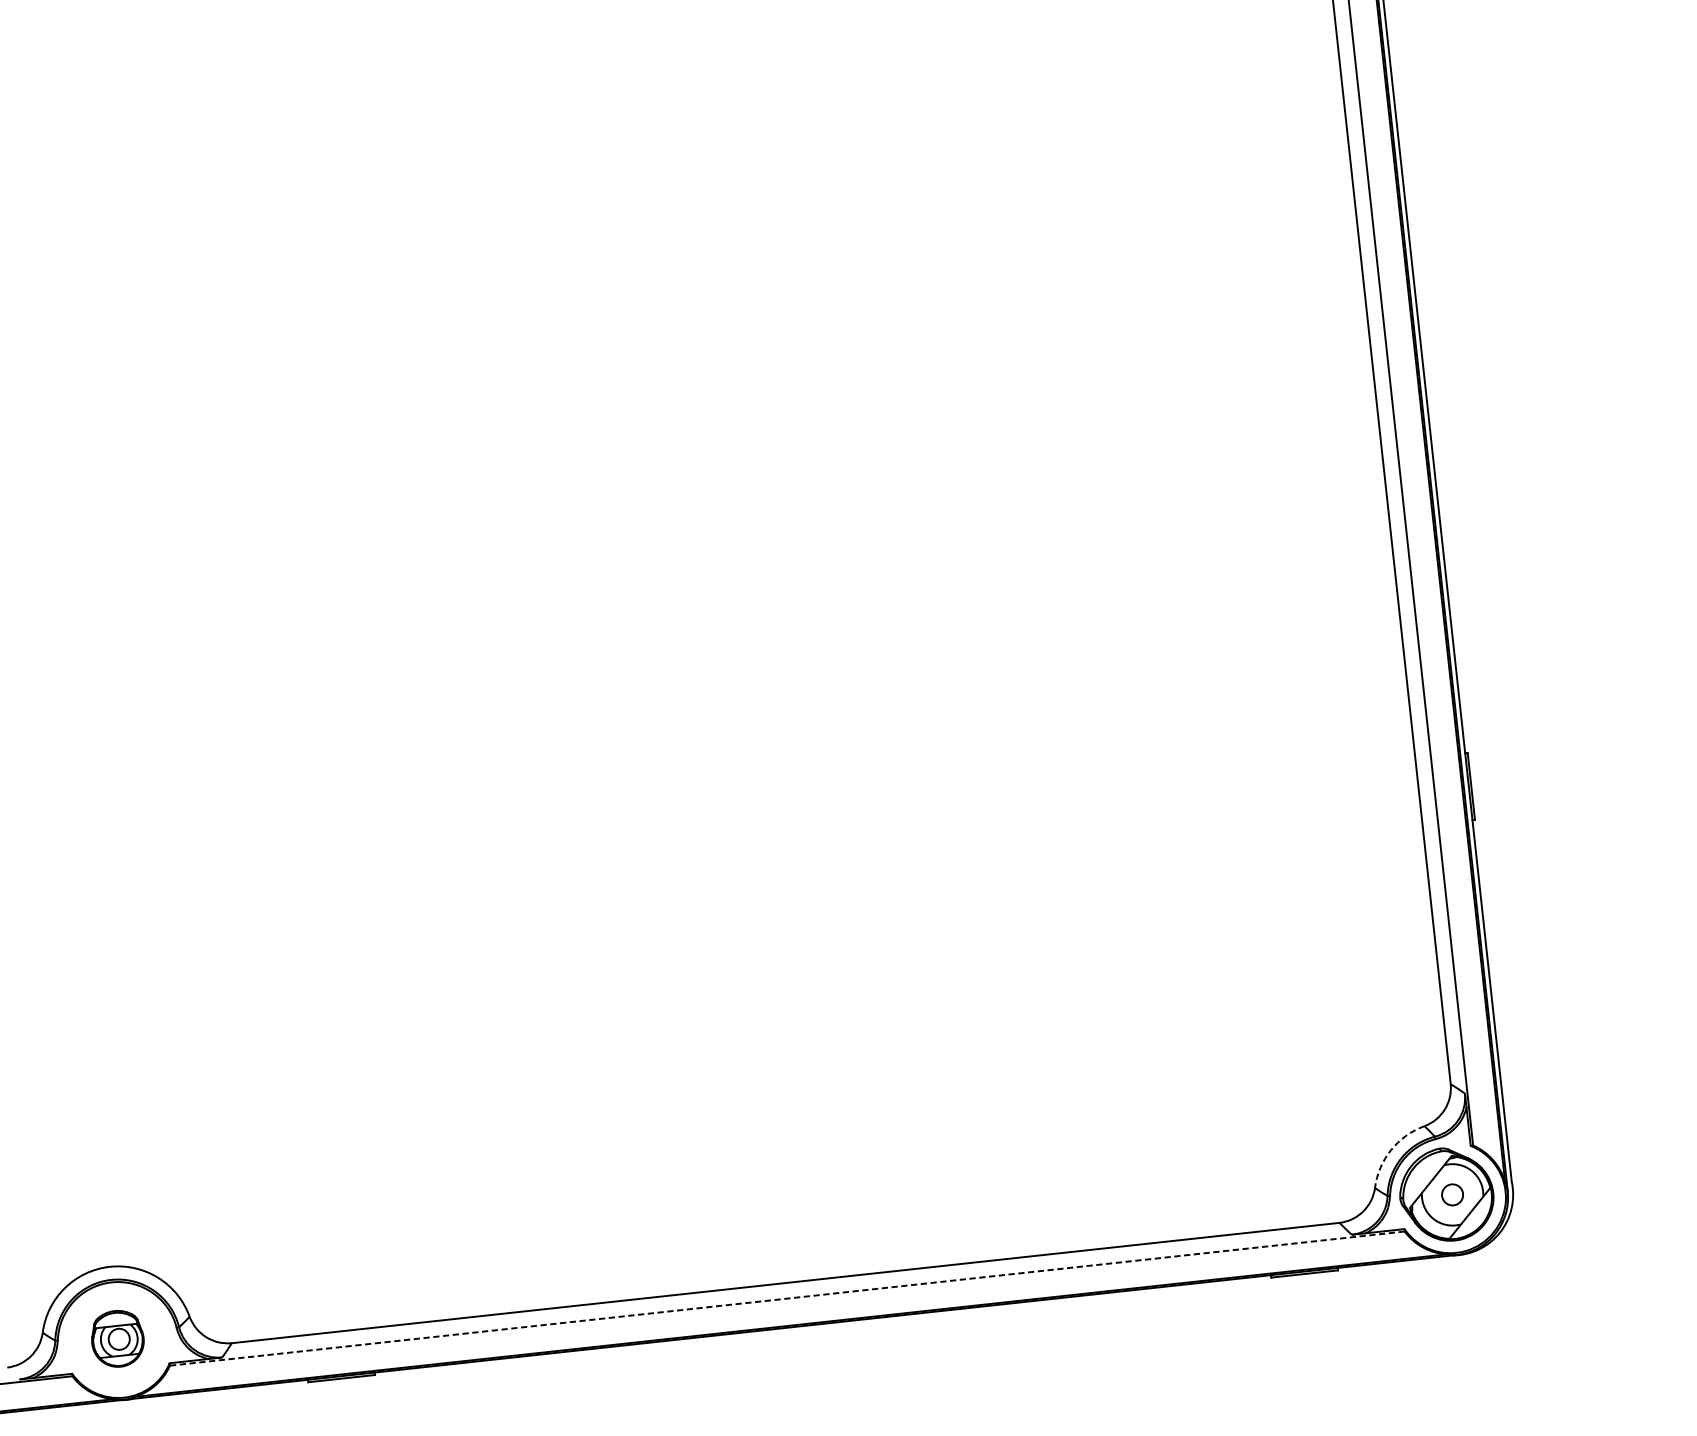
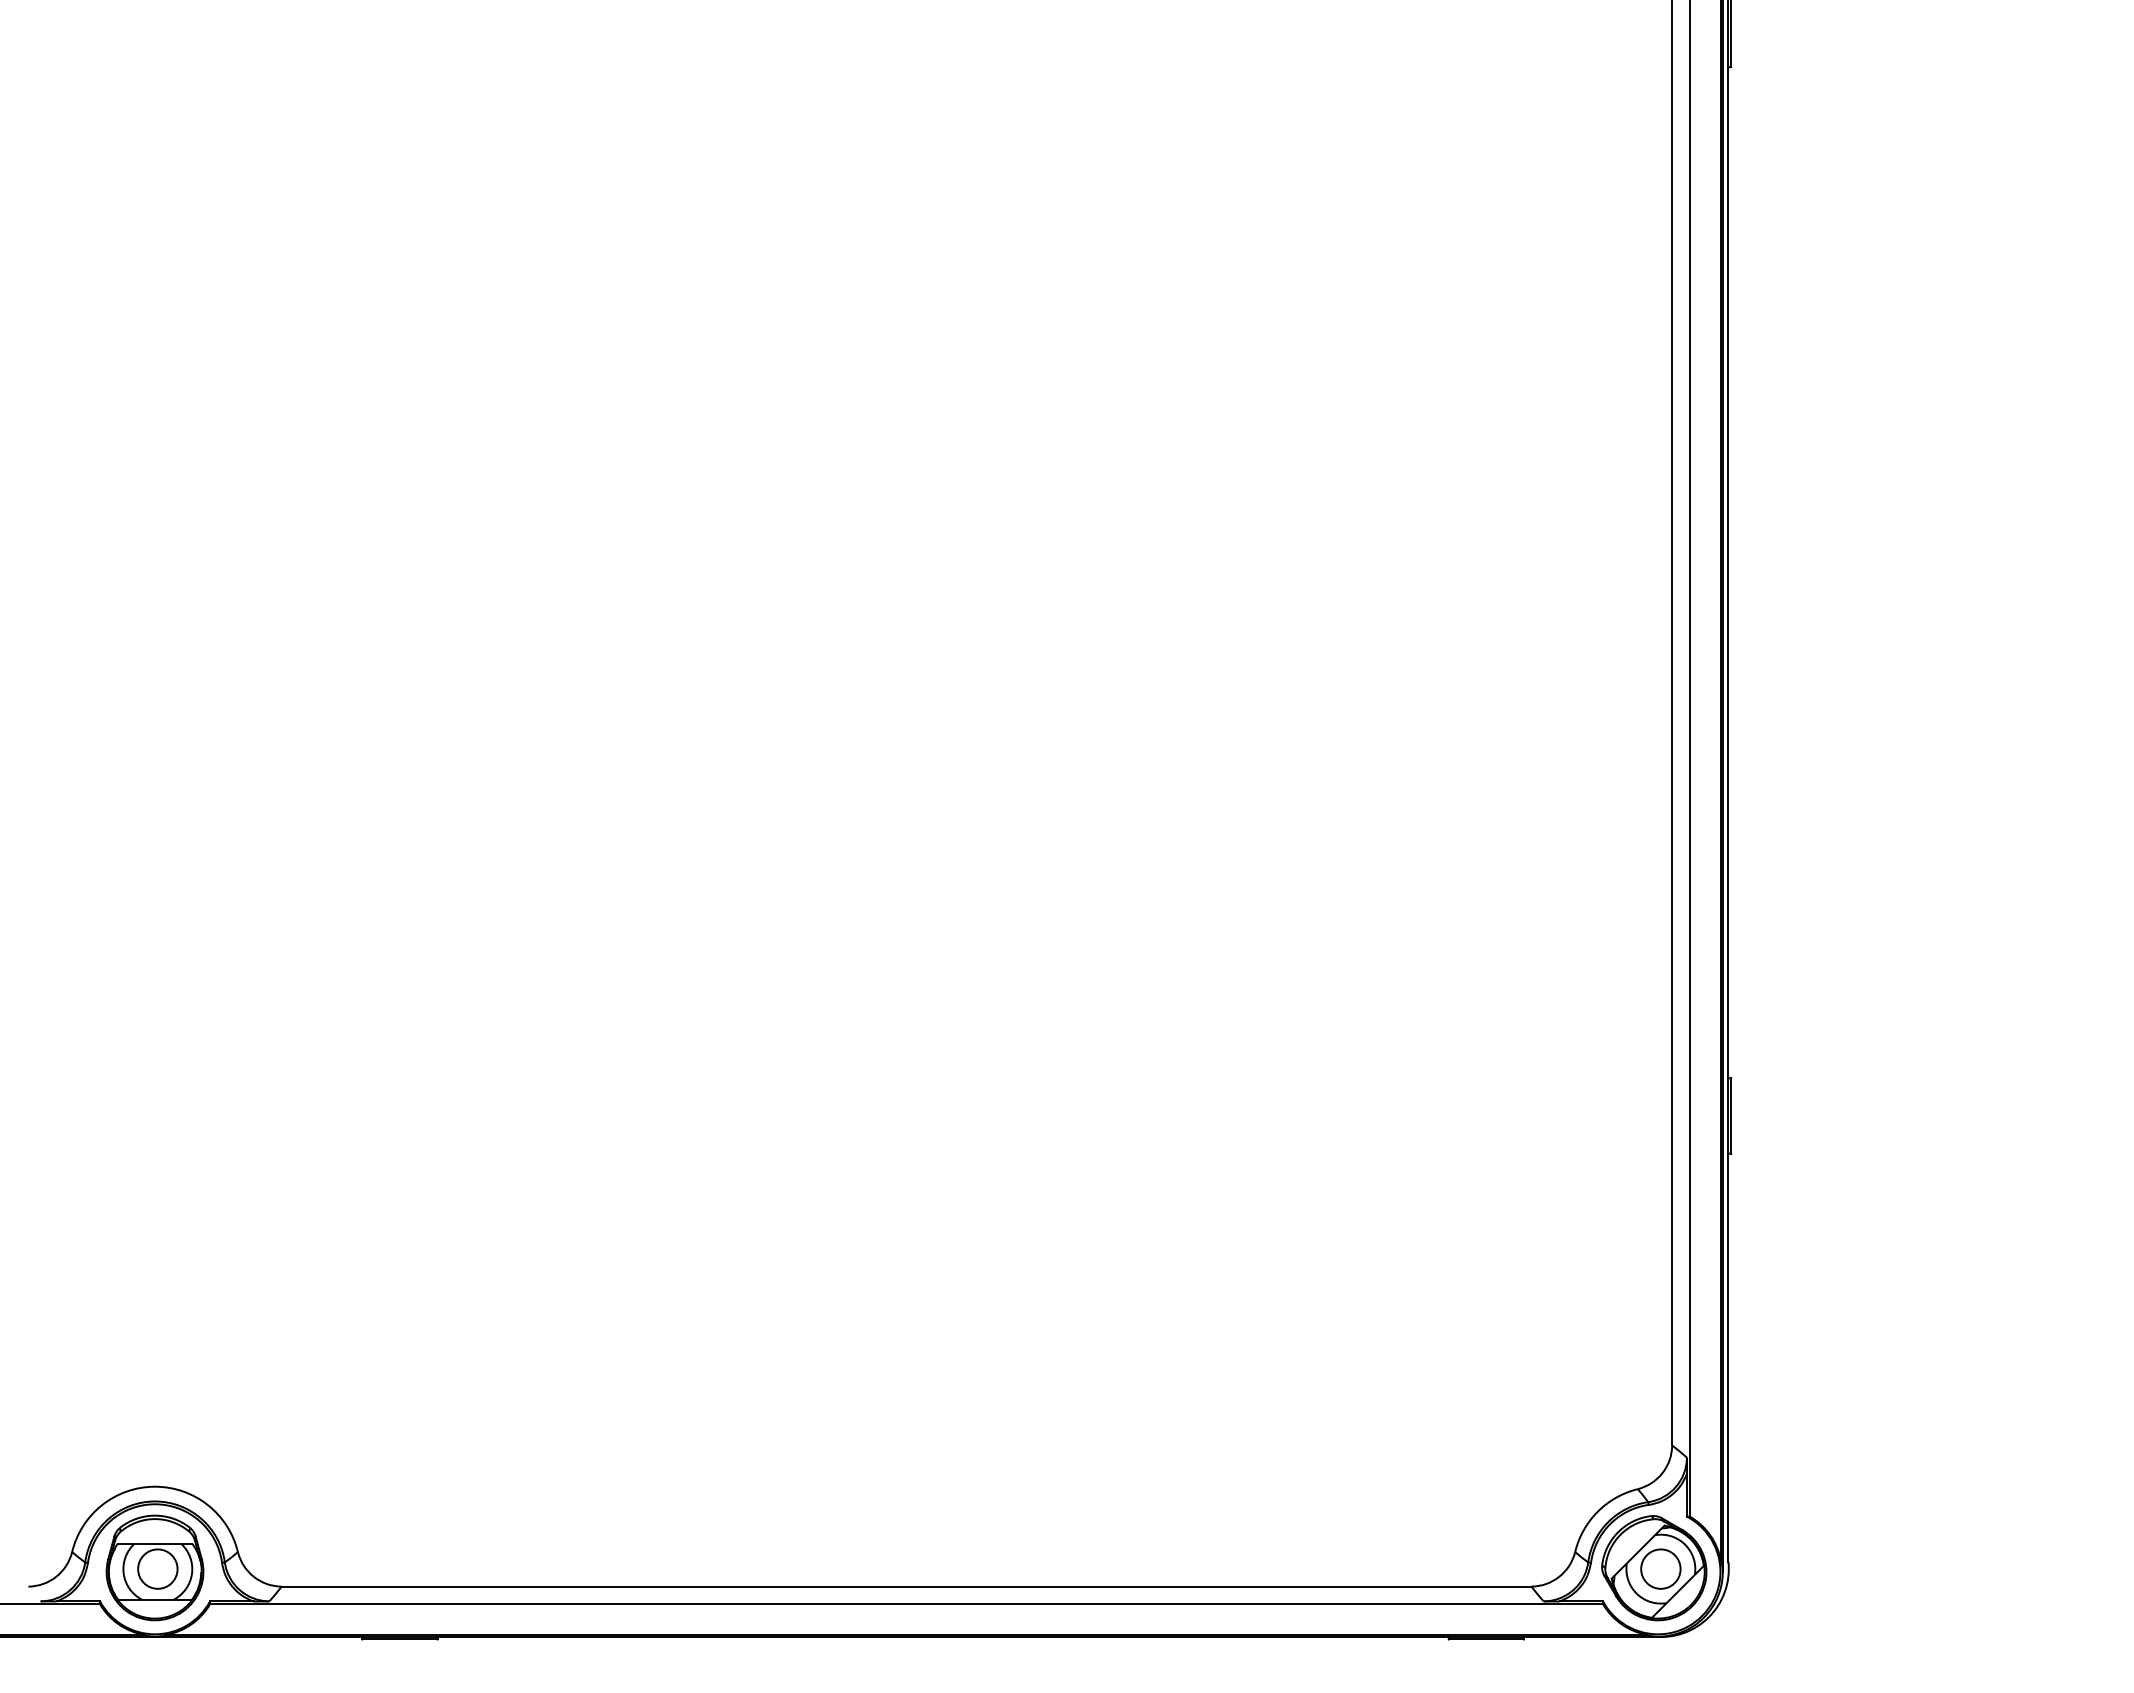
arc: (1390, 1149) -> (1597, 1511), dashed -> solid
circle: (1452, 1194) -> (1660, 1568), size x1.67
line: (787, 1298) -> (906, 1604), dashed -> solid
part: (117, 1338) -> (154, 1567), size x1.67

